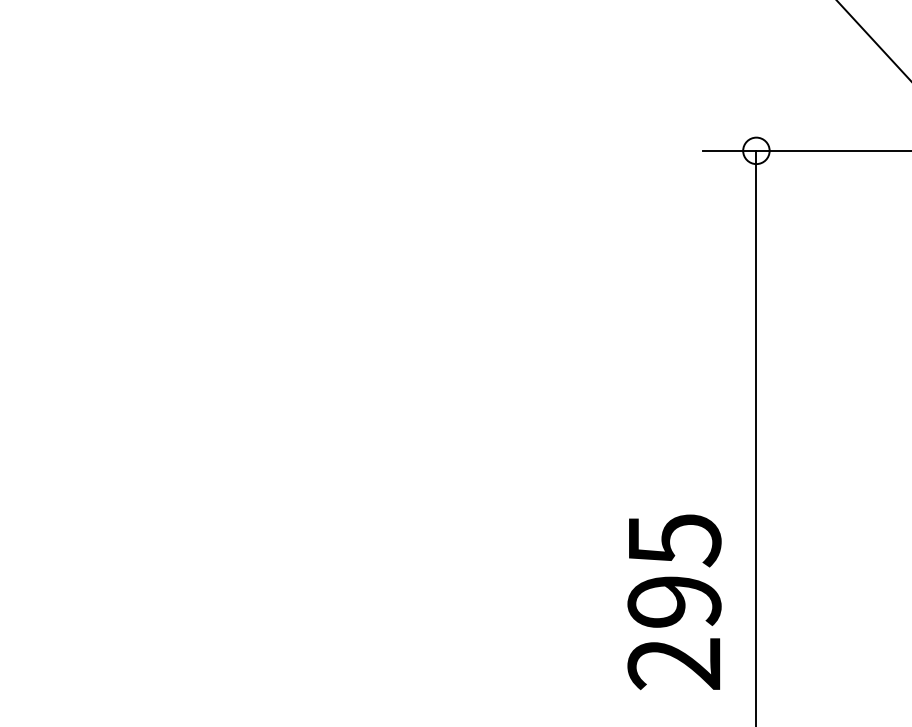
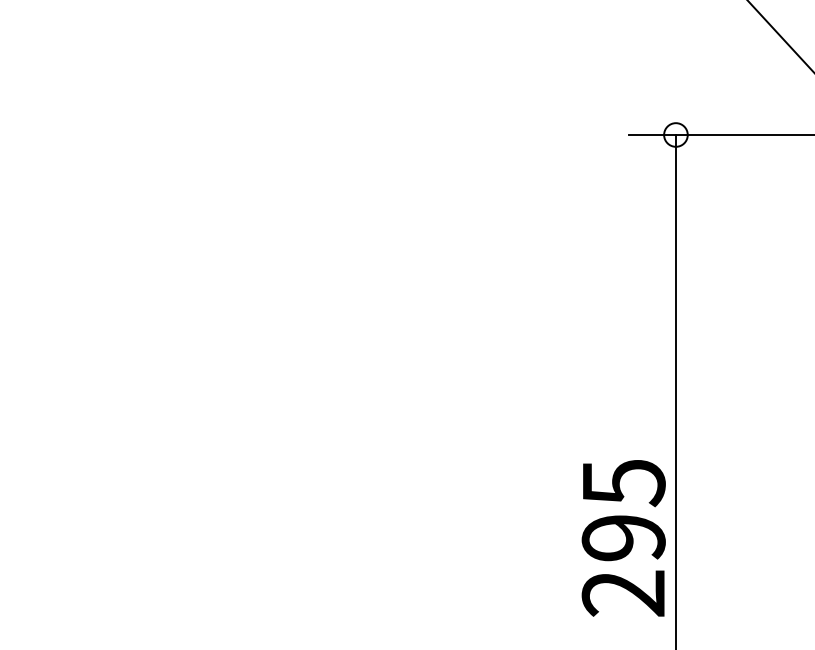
text: (674, 602) -> (623, 538), moved

